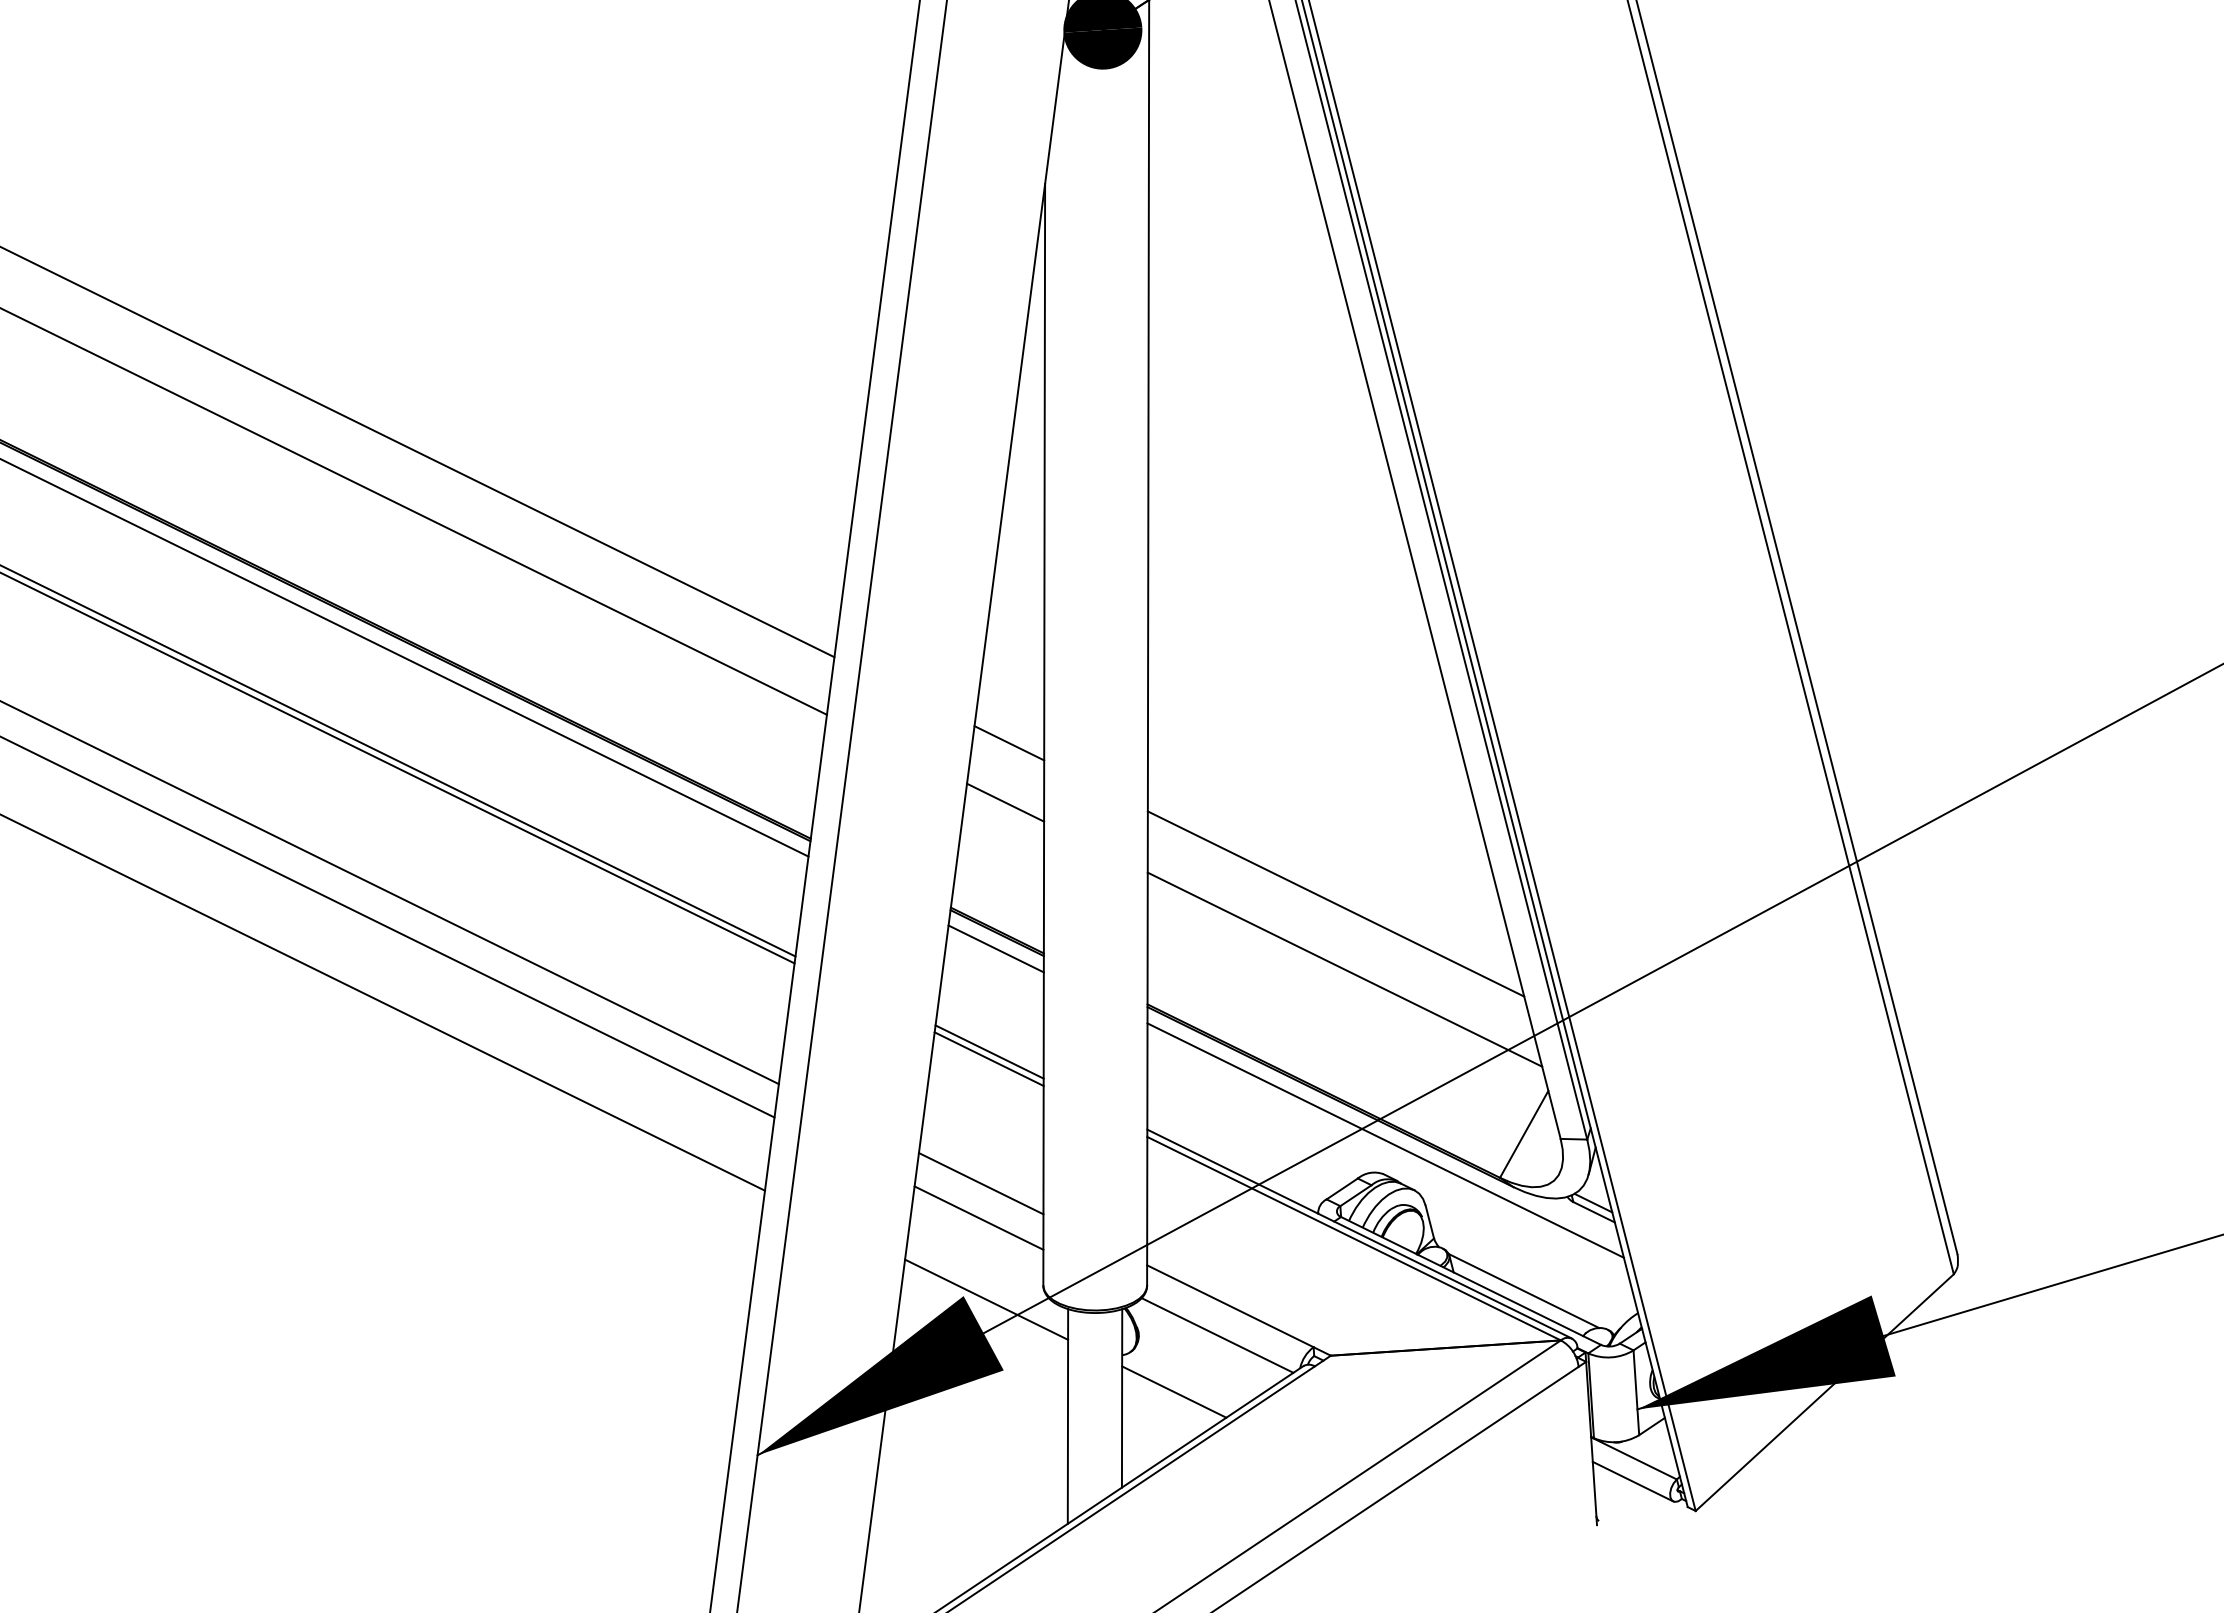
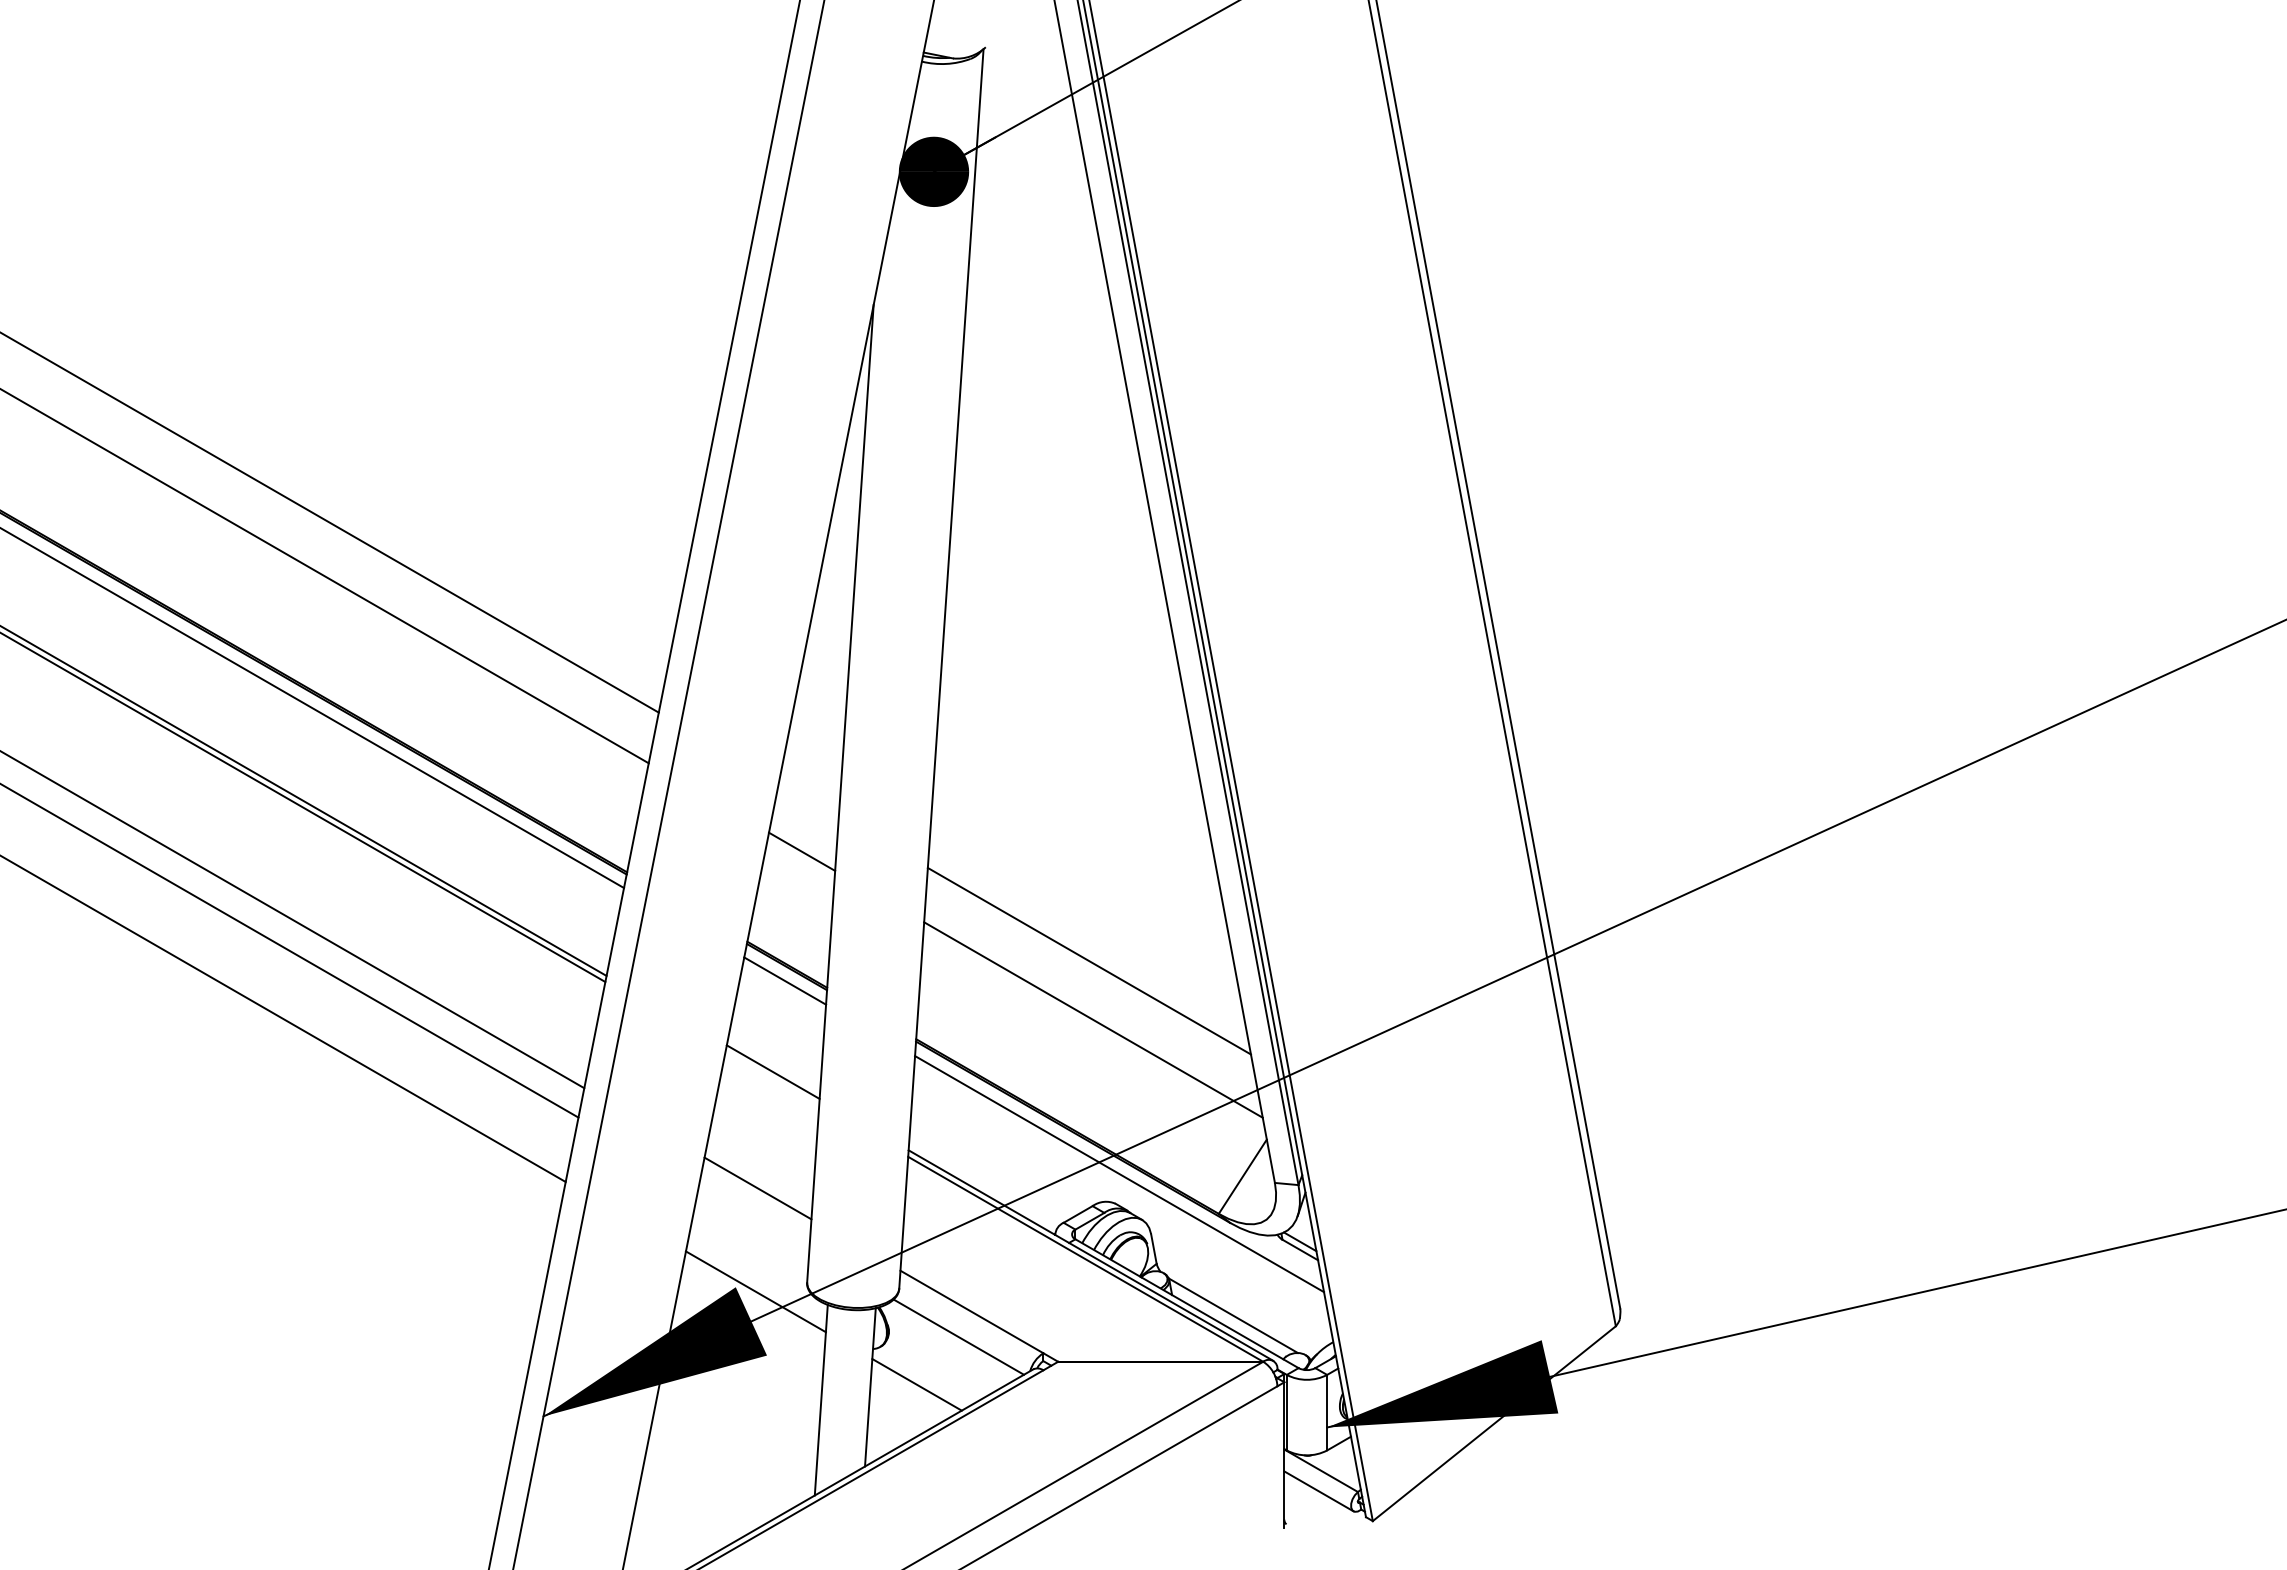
line: (1008, 743) -> (808, 799), removed
line: (989, 1059) -> (772, 1078), removed
line: (978, 1217) -> (753, 1218), removed

